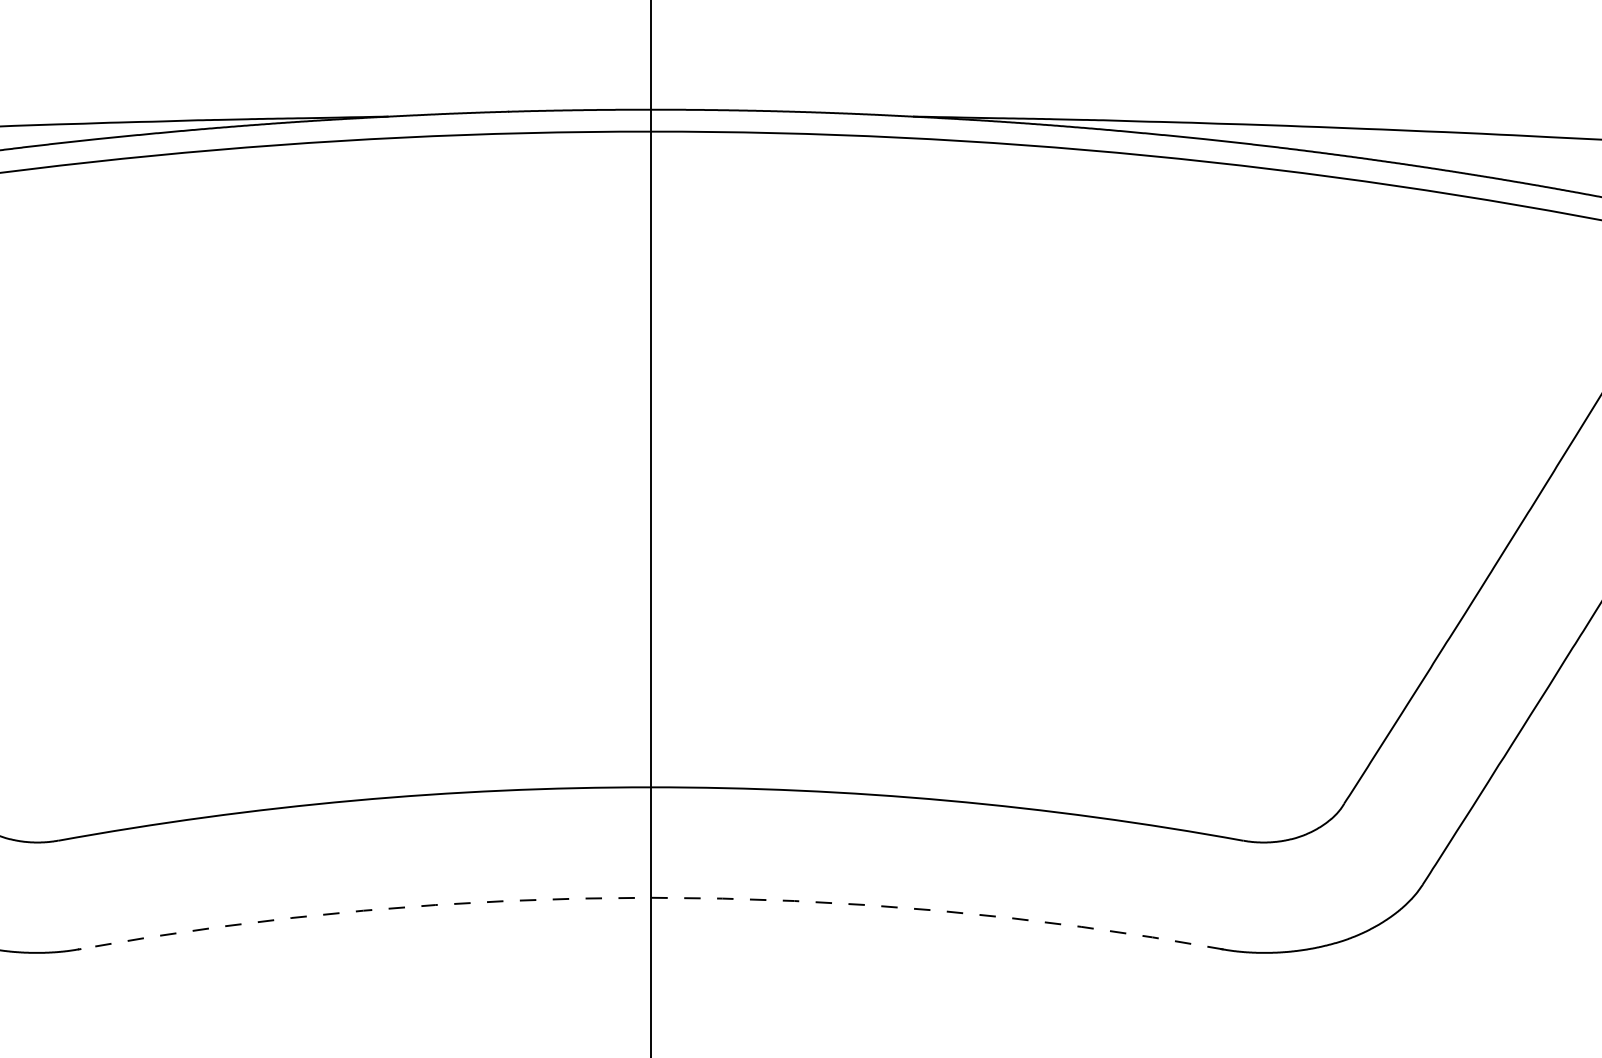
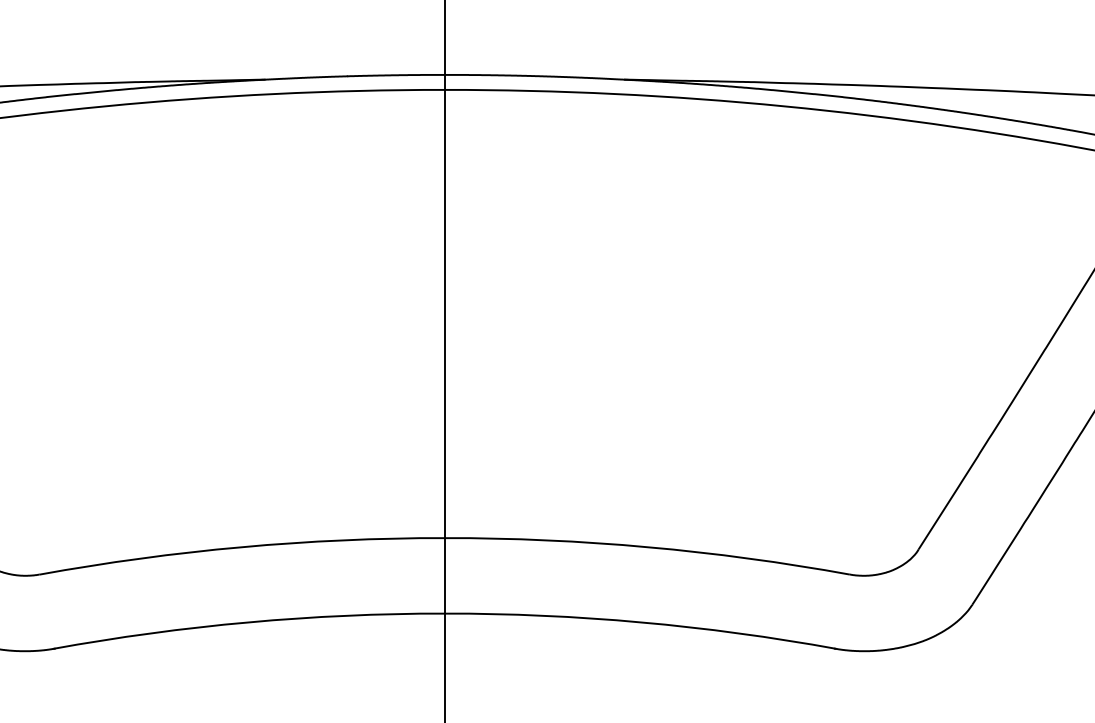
arc: (650, 897) -> (444, 613), dashed -> solid

